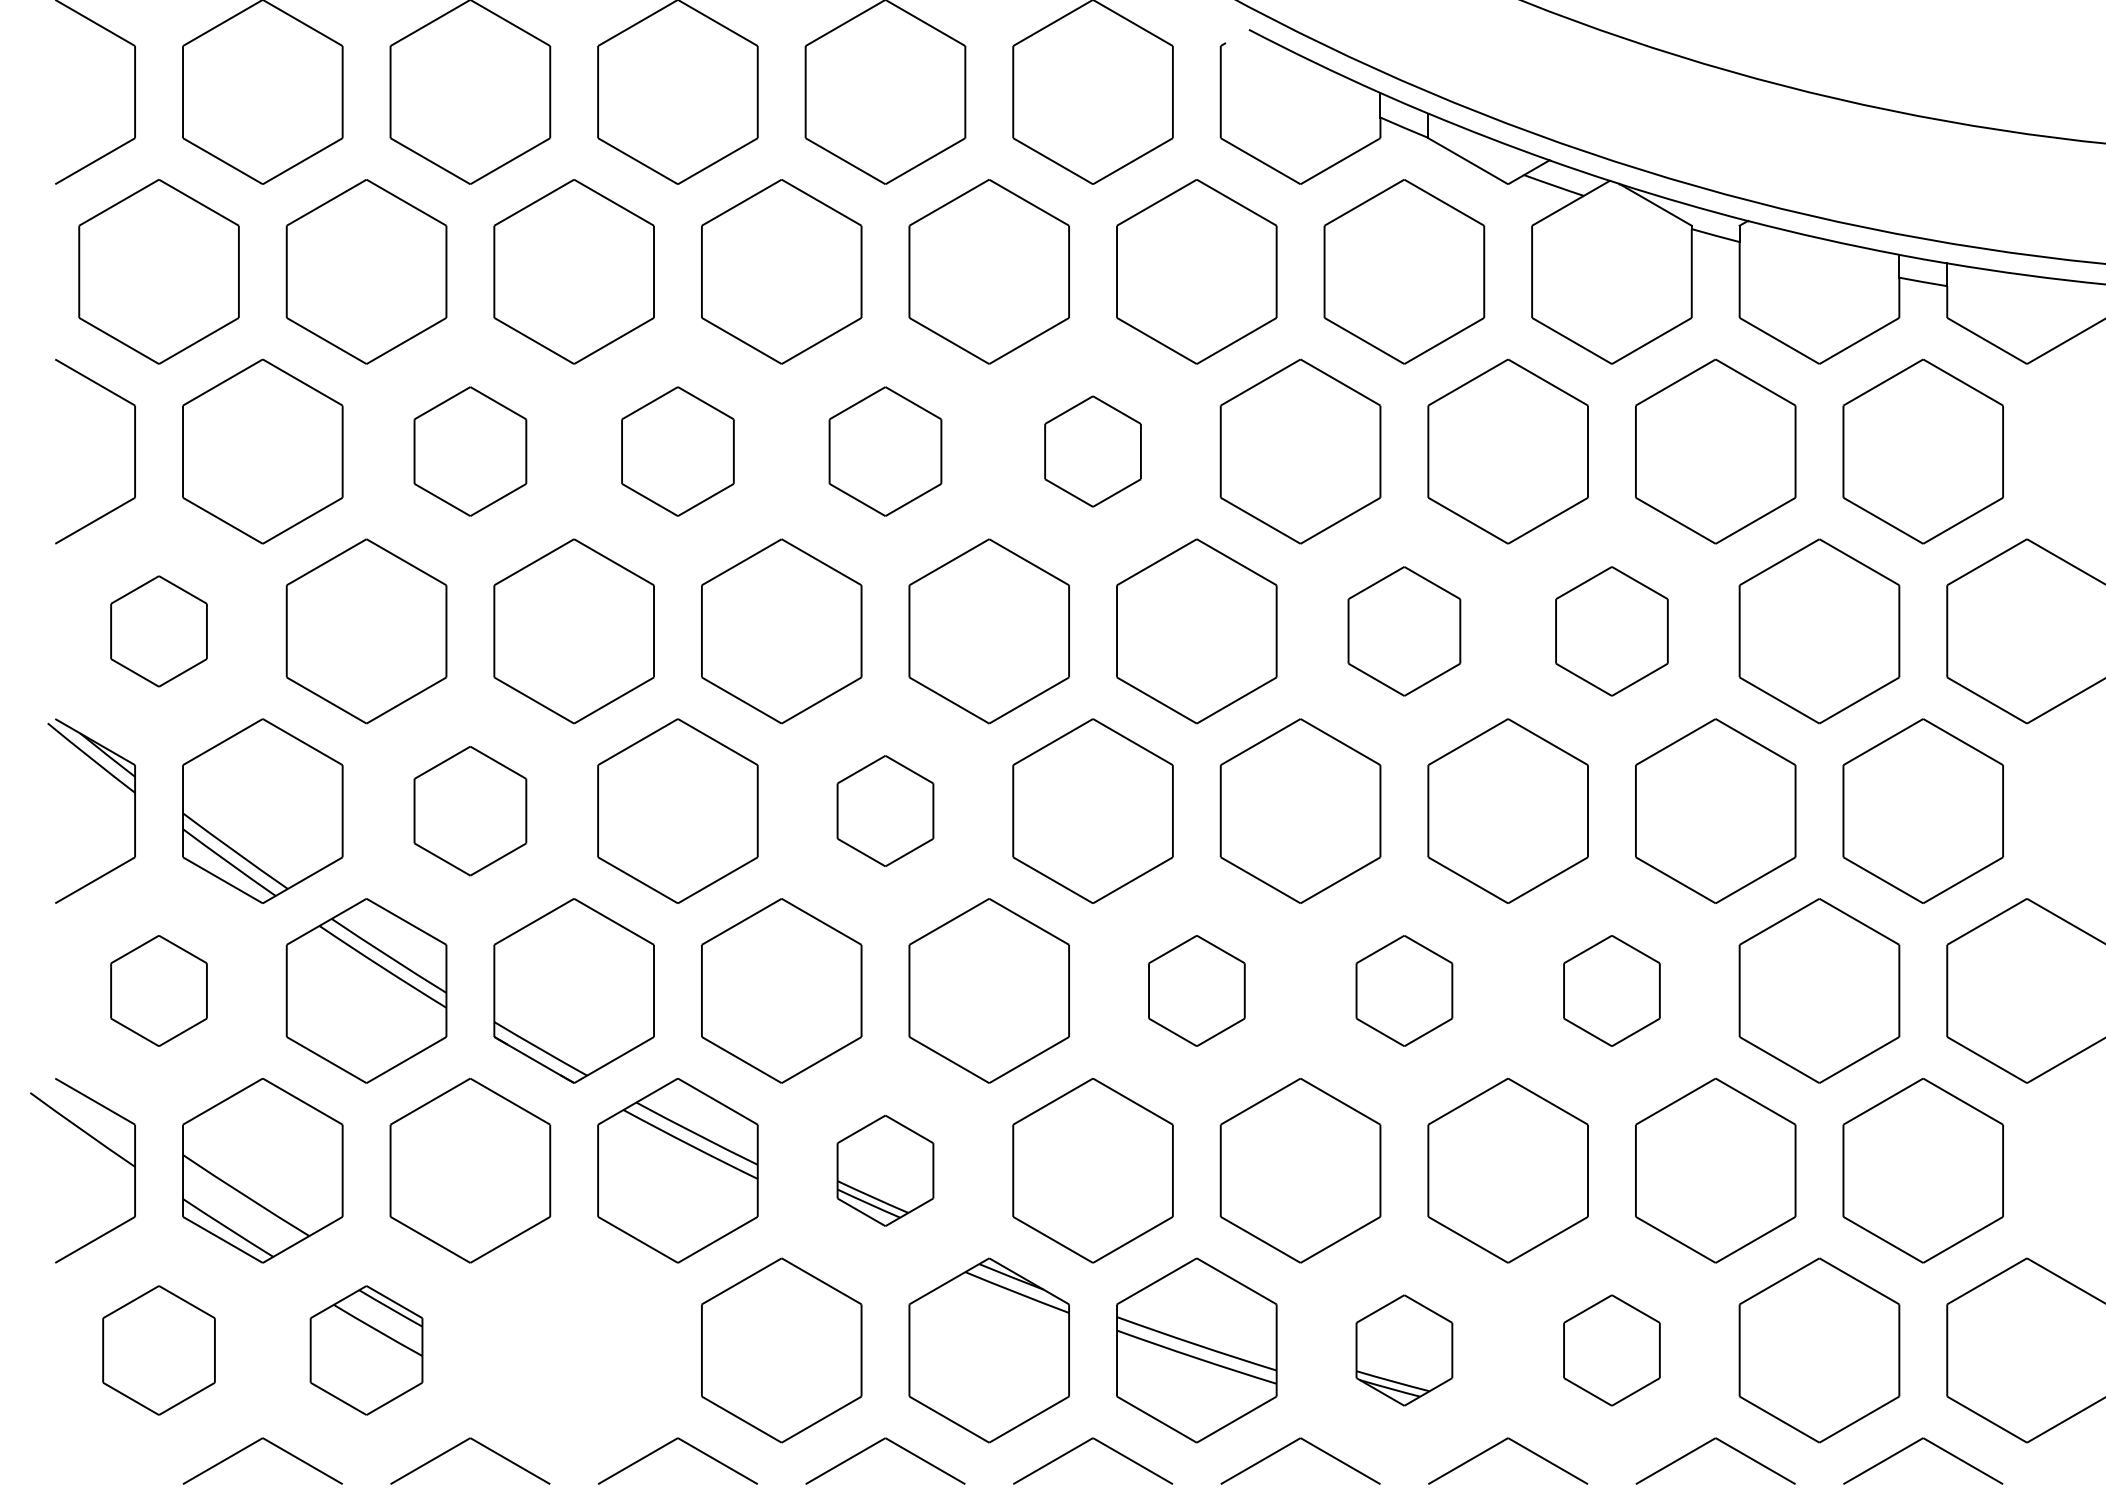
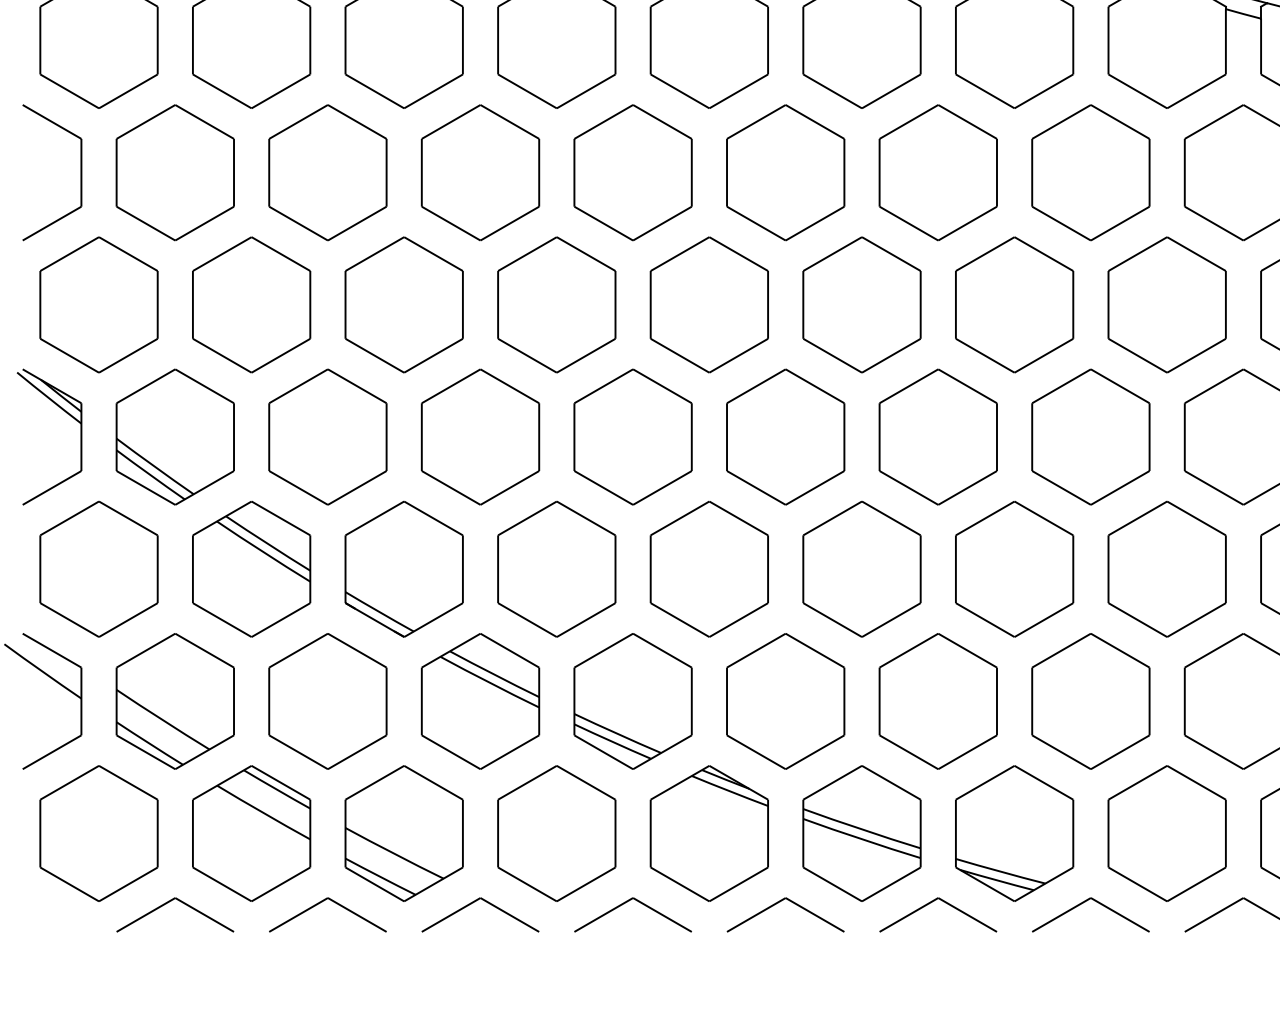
part: (470, 451) -> (327, 172), size x1.43
part: (677, 451) -> (480, 172), size x1.43
part: (885, 451) -> (633, 172), size x1.43
part: (1092, 451) -> (785, 172), size x1.67
part: (158, 631) -> (98, 305), size x1.67
part: (1404, 631) -> (1014, 305), size x1.43
part: (1611, 631) -> (1166, 305), size x1.43
part: (470, 810) -> (327, 436), size x1.43
part: (885, 810) -> (633, 436), size x1.67
part: (158, 990) -> (98, 568), size x1.67
part: (1196, 990) -> (861, 568), size x1.67
part: (1404, 990) -> (1014, 568), size x1.67
part: (1611, 990) -> (1166, 568), size x1.67
part: (885, 1170) -> (633, 701), size x1.67
part: (158, 1350) -> (98, 833), size x1.43
part: (366, 1350) -> (251, 833), size x1.43
part: (573, 1350) -> (403, 833), added
part: (1404, 1350) -> (1014, 833), size x1.67
part: (1611, 1350) -> (1166, 833), size x1.67

